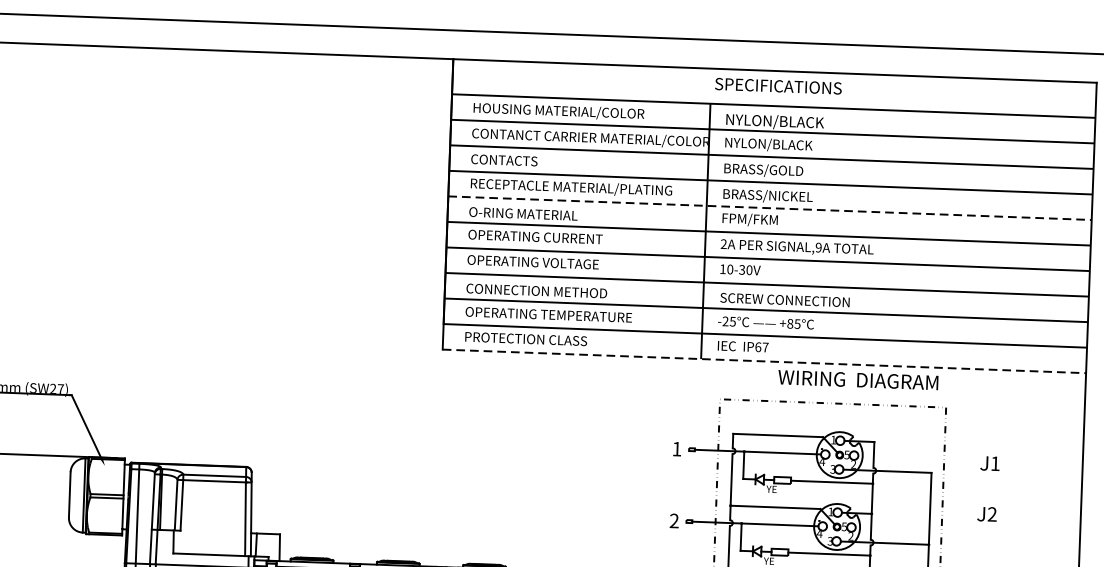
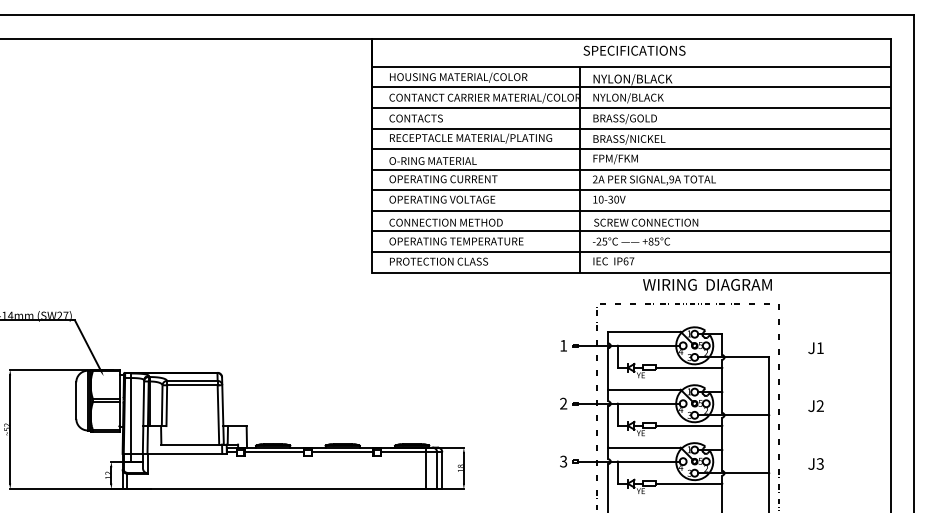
line: (770, 208) -> (631, 149), dashed -> solid
line: (764, 361) -> (631, 272), dashed -> solid
text: (986, 513) -> (815, 405), moved

